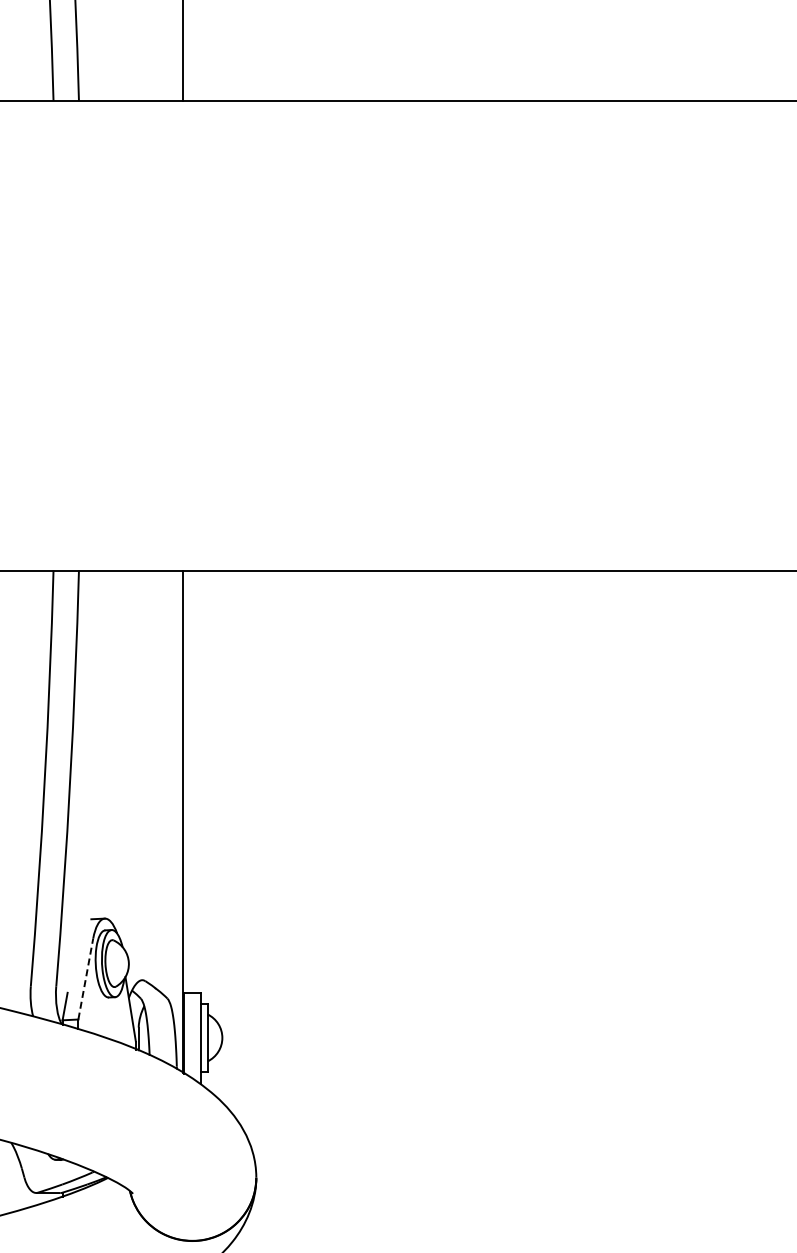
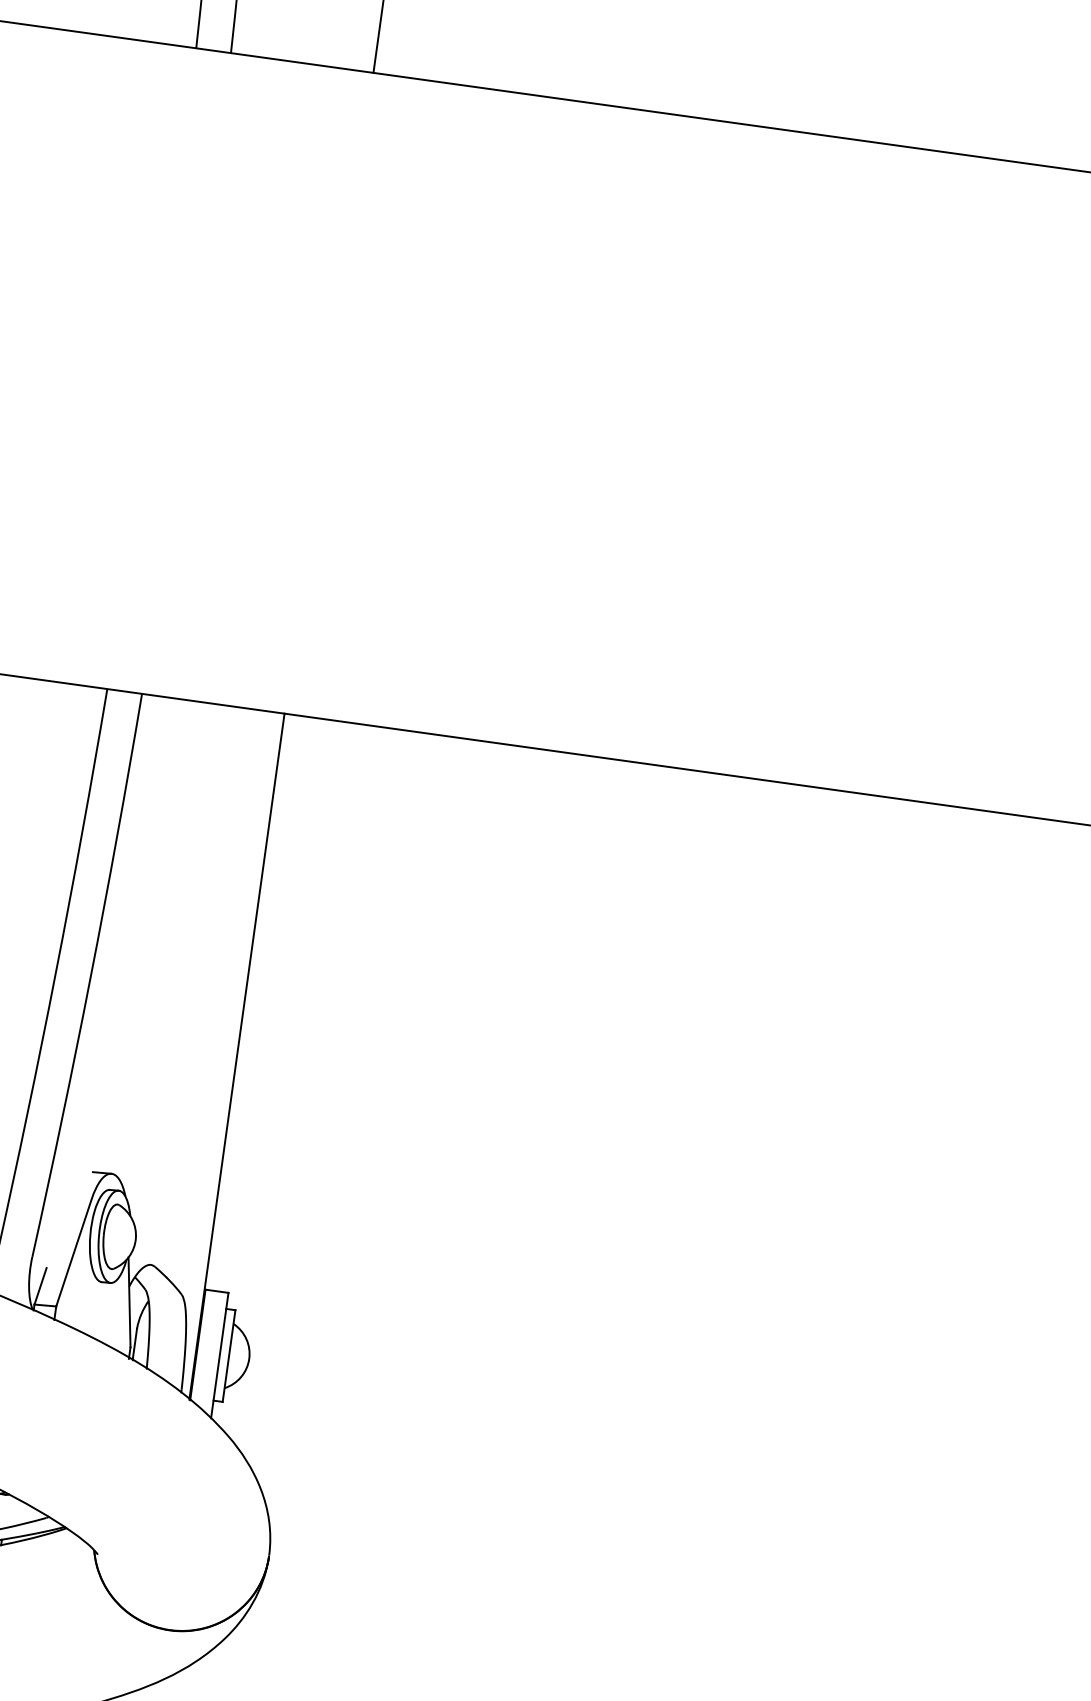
line: (85, 978) -> (73, 1251), dashed -> solid

